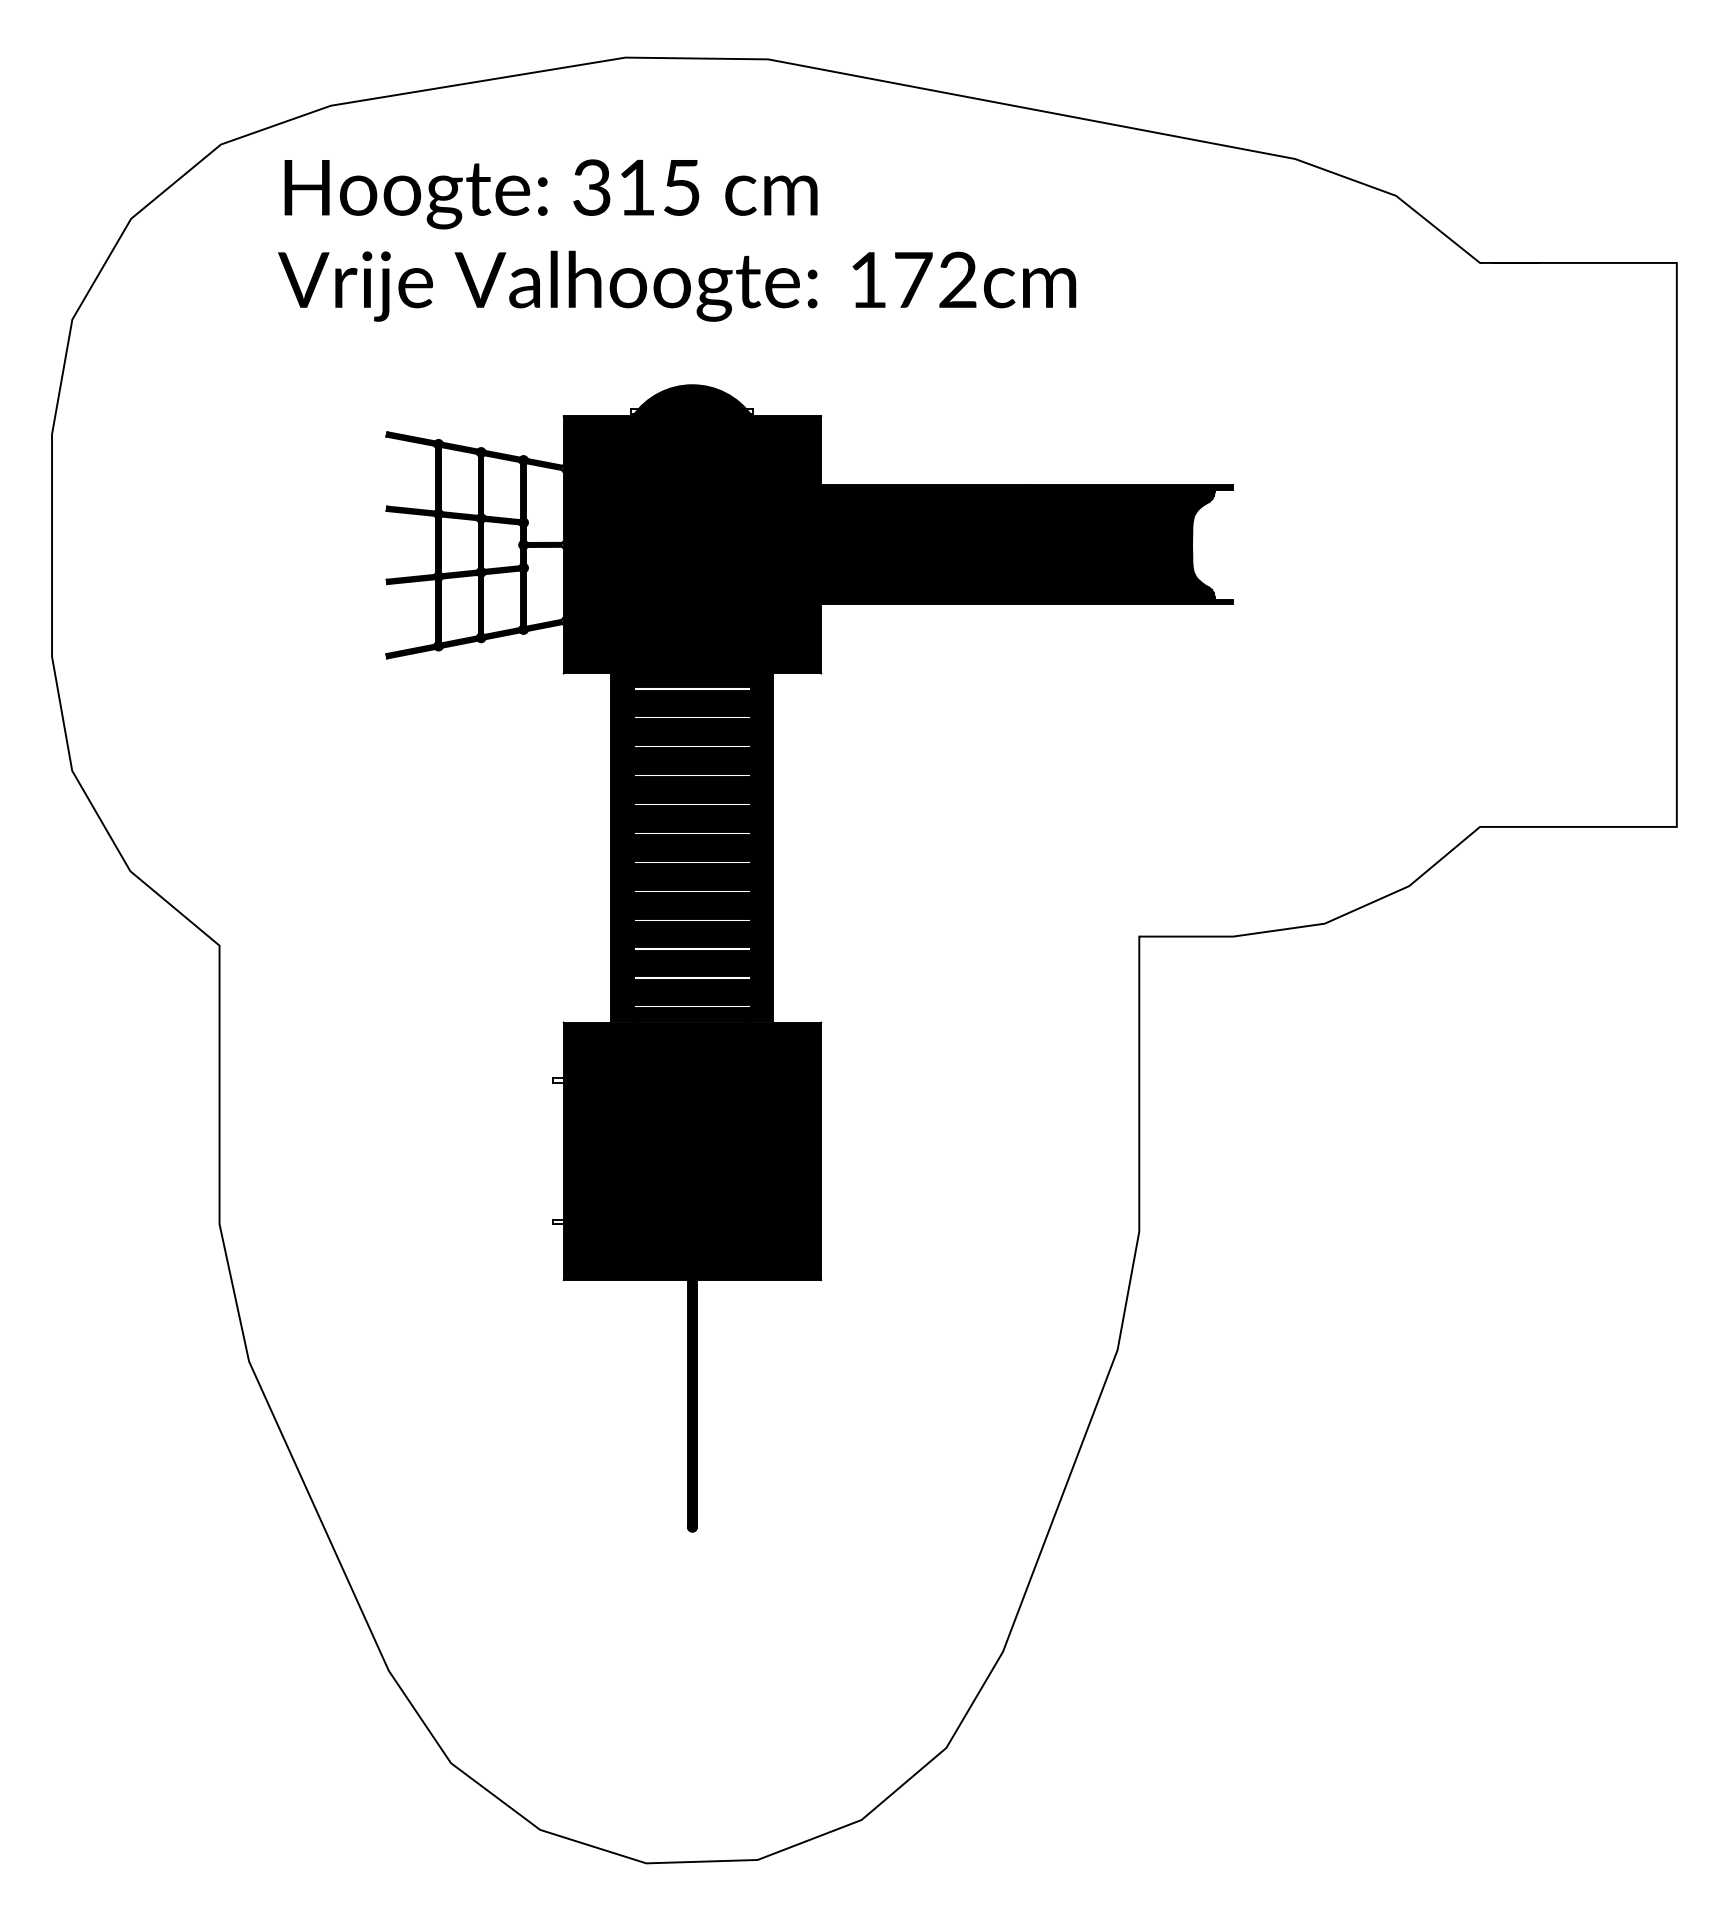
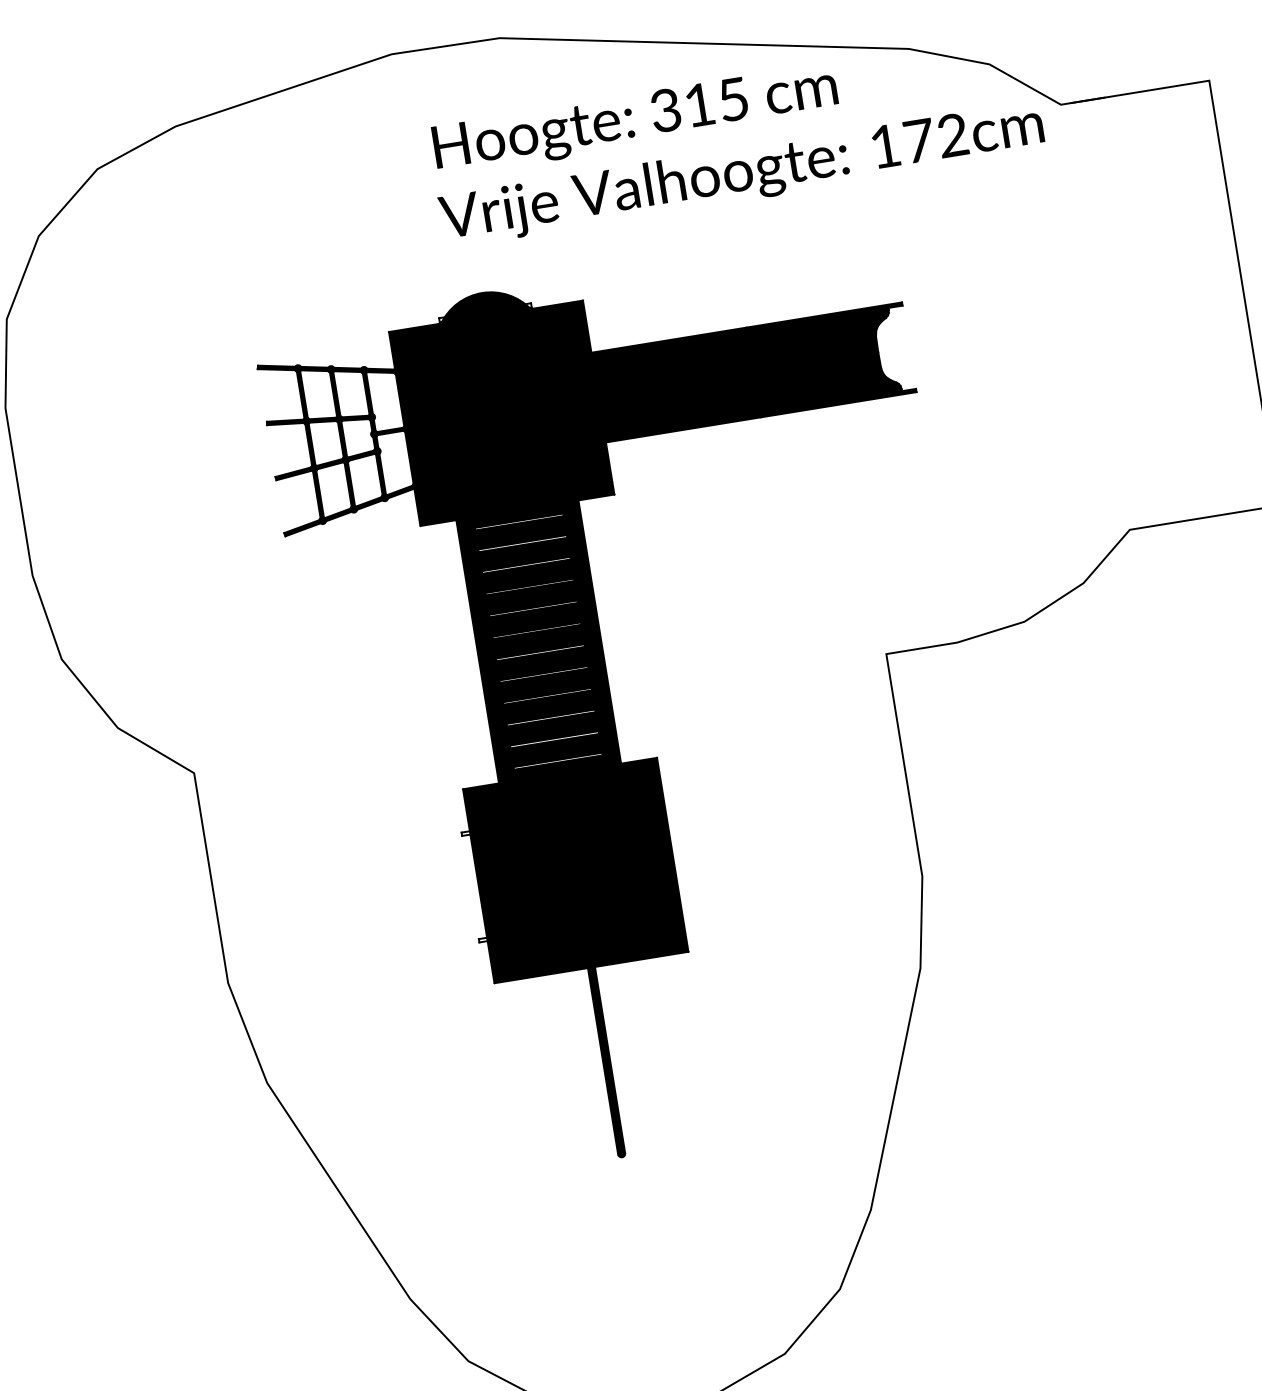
text: (677, 240) -> (736, 139), moved

